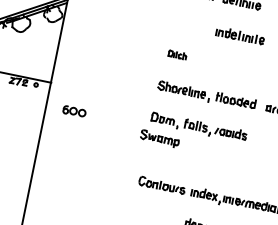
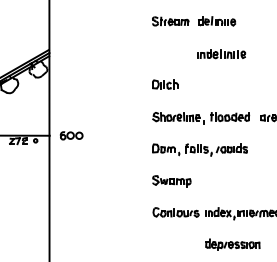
part: (177, 54) -> (165, 84), size x1.43
part: (74, 111) -> (71, 135), moved
part: (159, 138) -> (171, 181), moved

